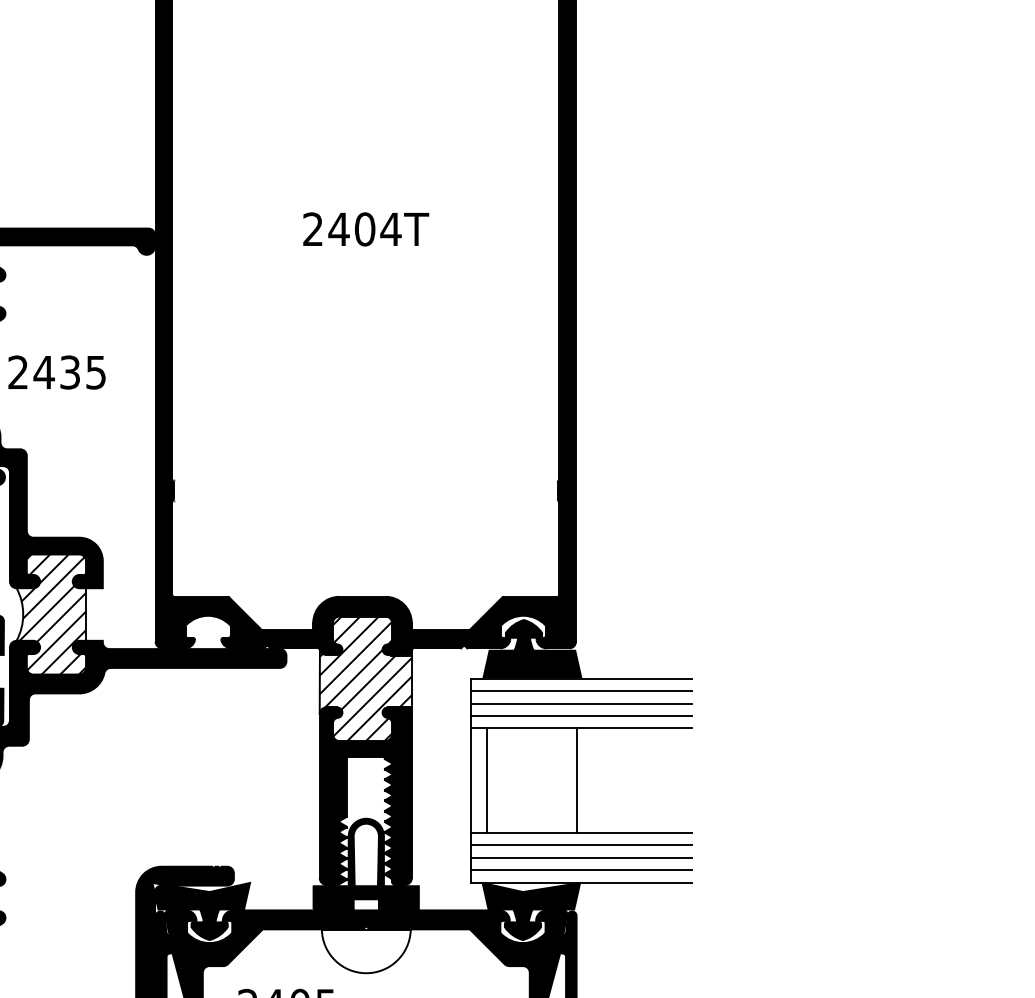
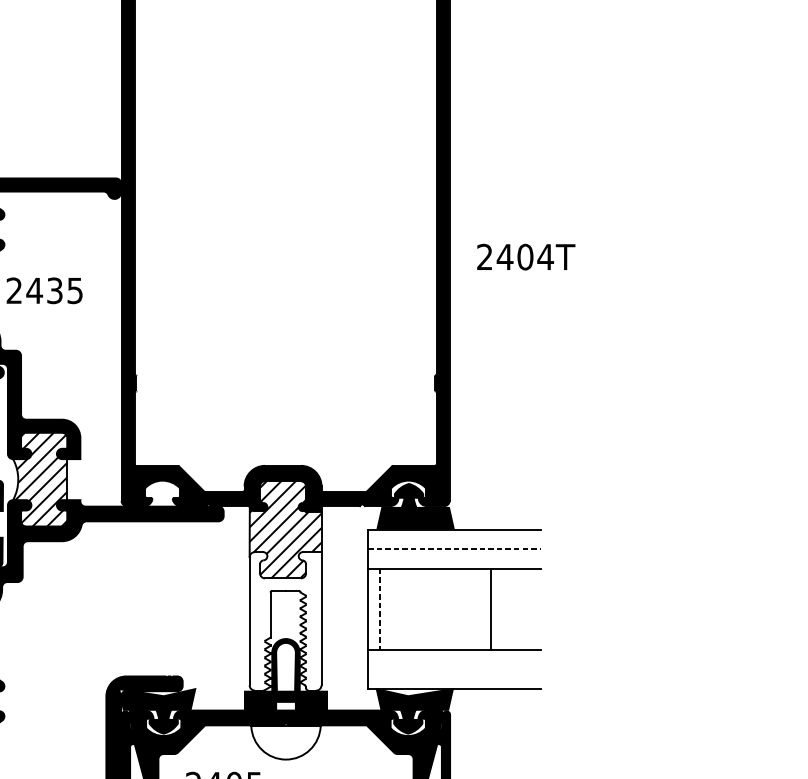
text: (366, 229) -> (526, 257), moved
line: (581, 691) -> (453, 539), removed
line: (581, 703) -> (453, 549), solid -> dashed
line: (581, 716) -> (453, 559), removed
line: (576, 780) -> (490, 609), moved
line: (487, 781) -> (380, 609), solid -> dashed
fill: (365, 795) -> (285, 620), removed
line: (581, 845) -> (453, 659), removed
line: (581, 857) -> (453, 669), removed
line: (581, 870) -> (453, 679), removed

